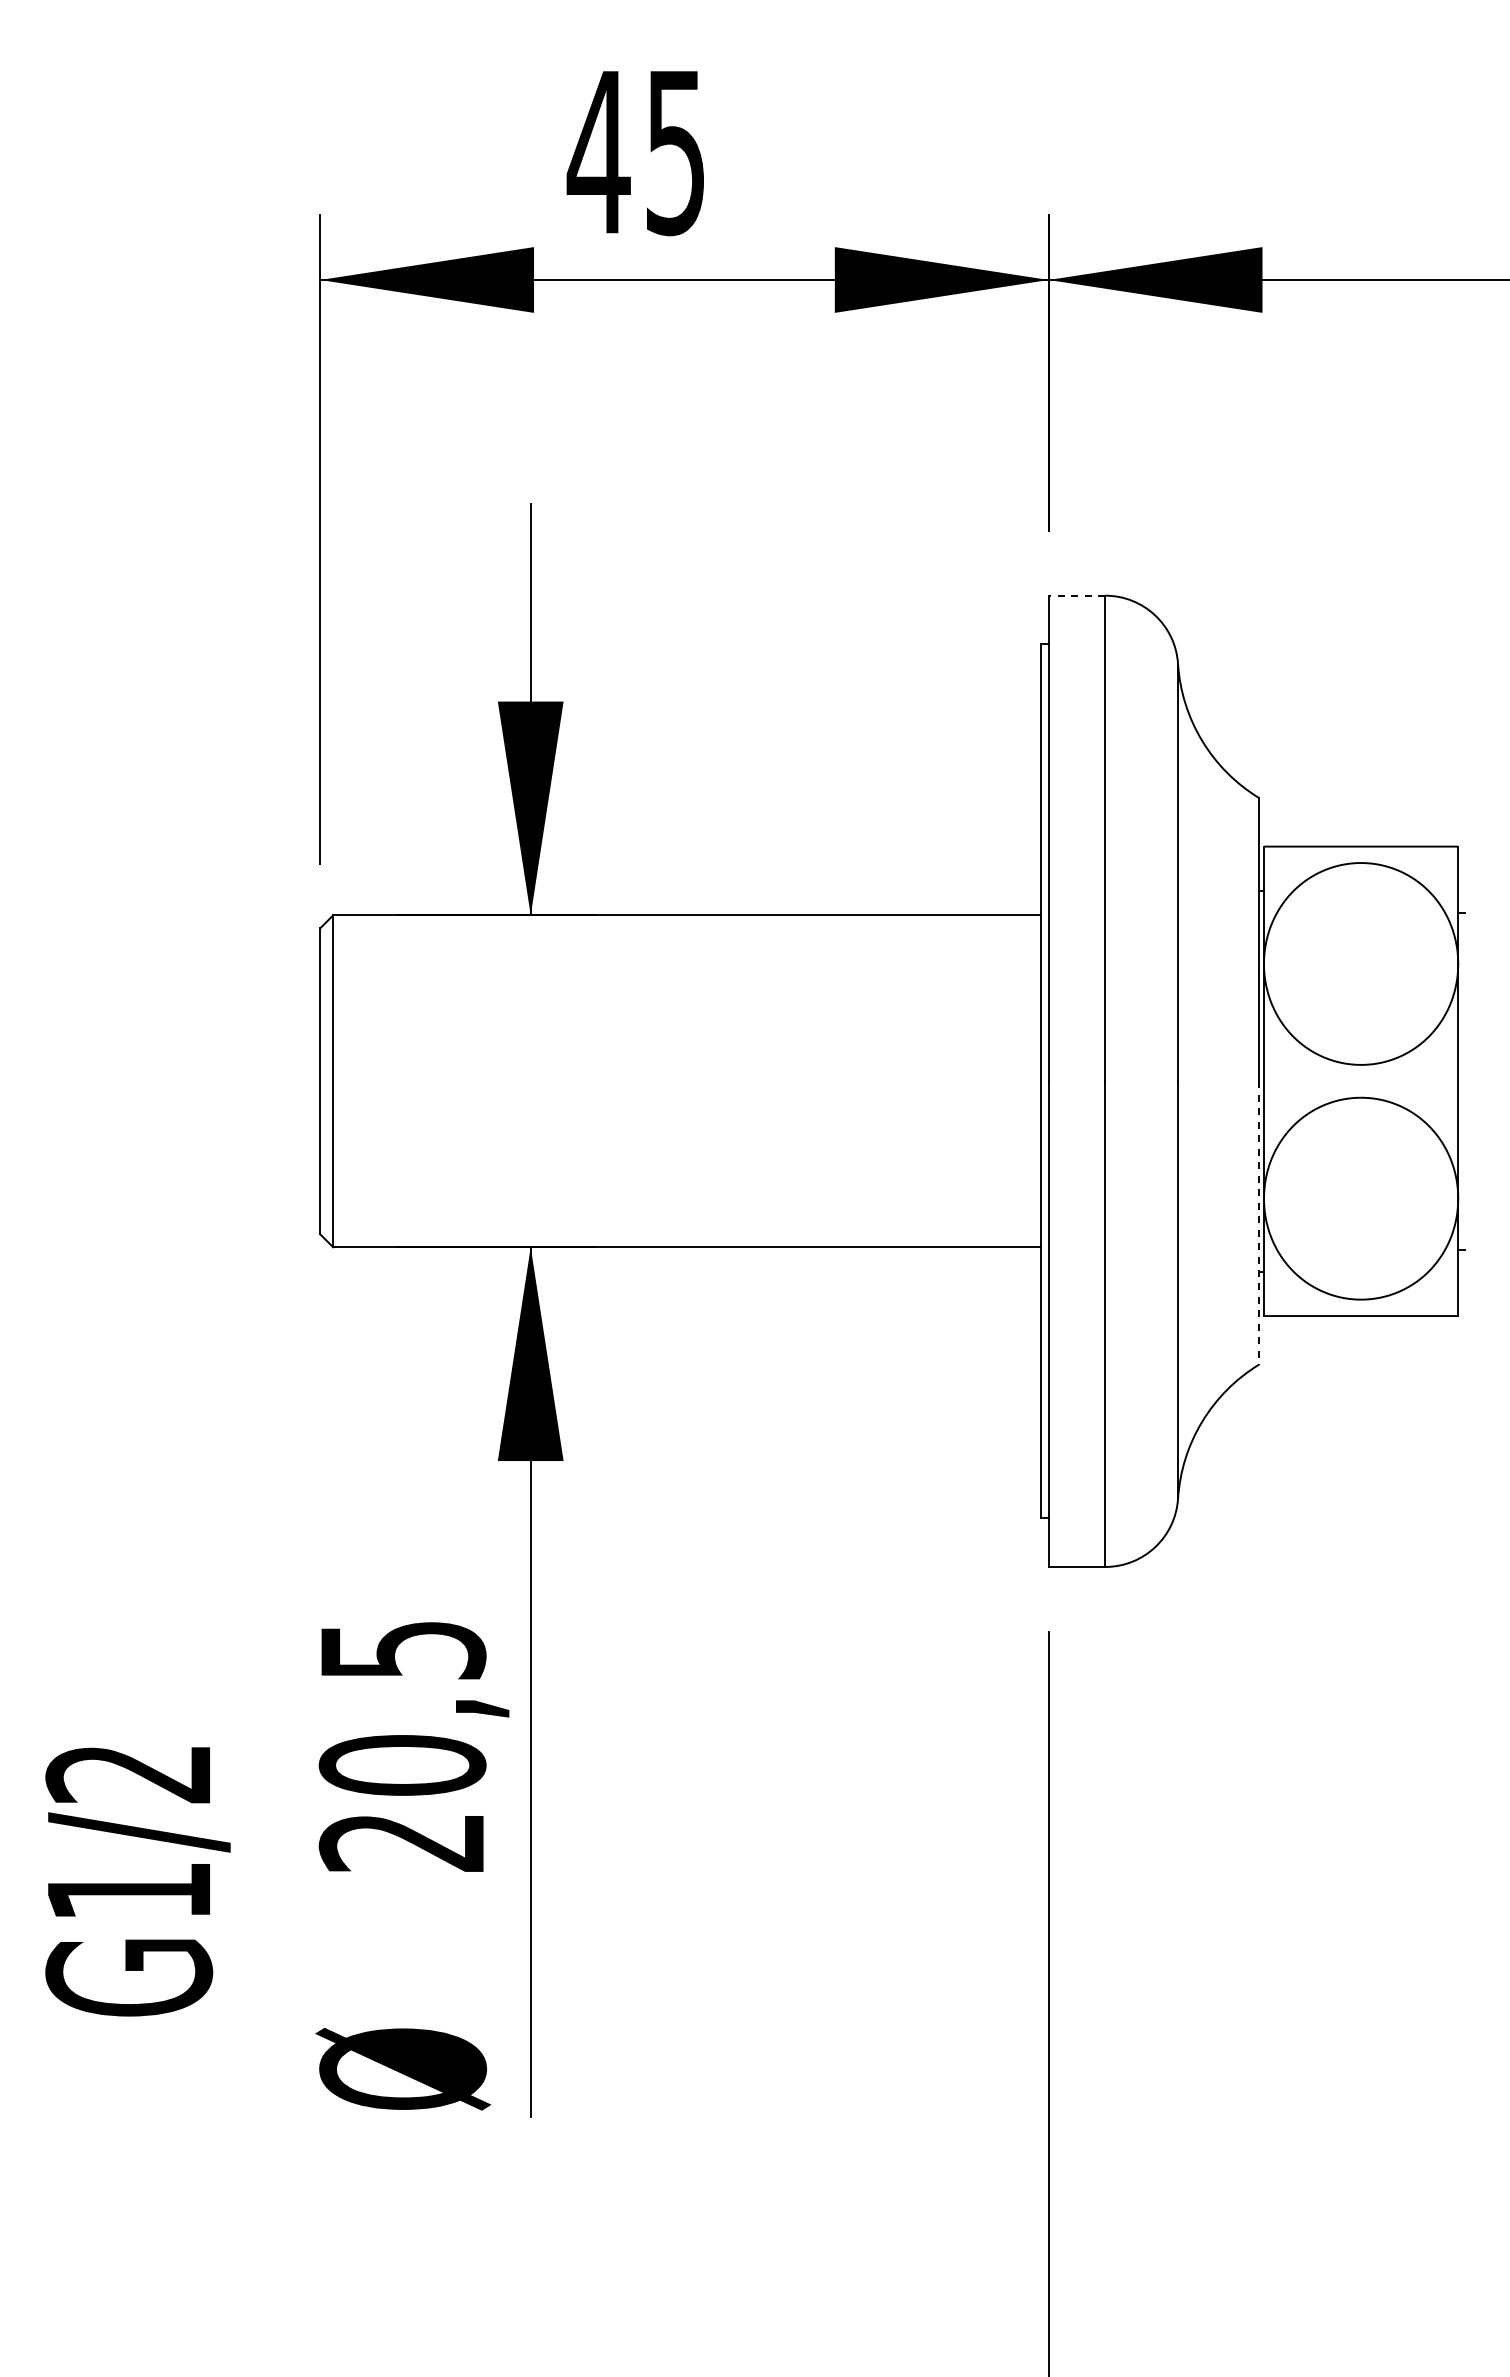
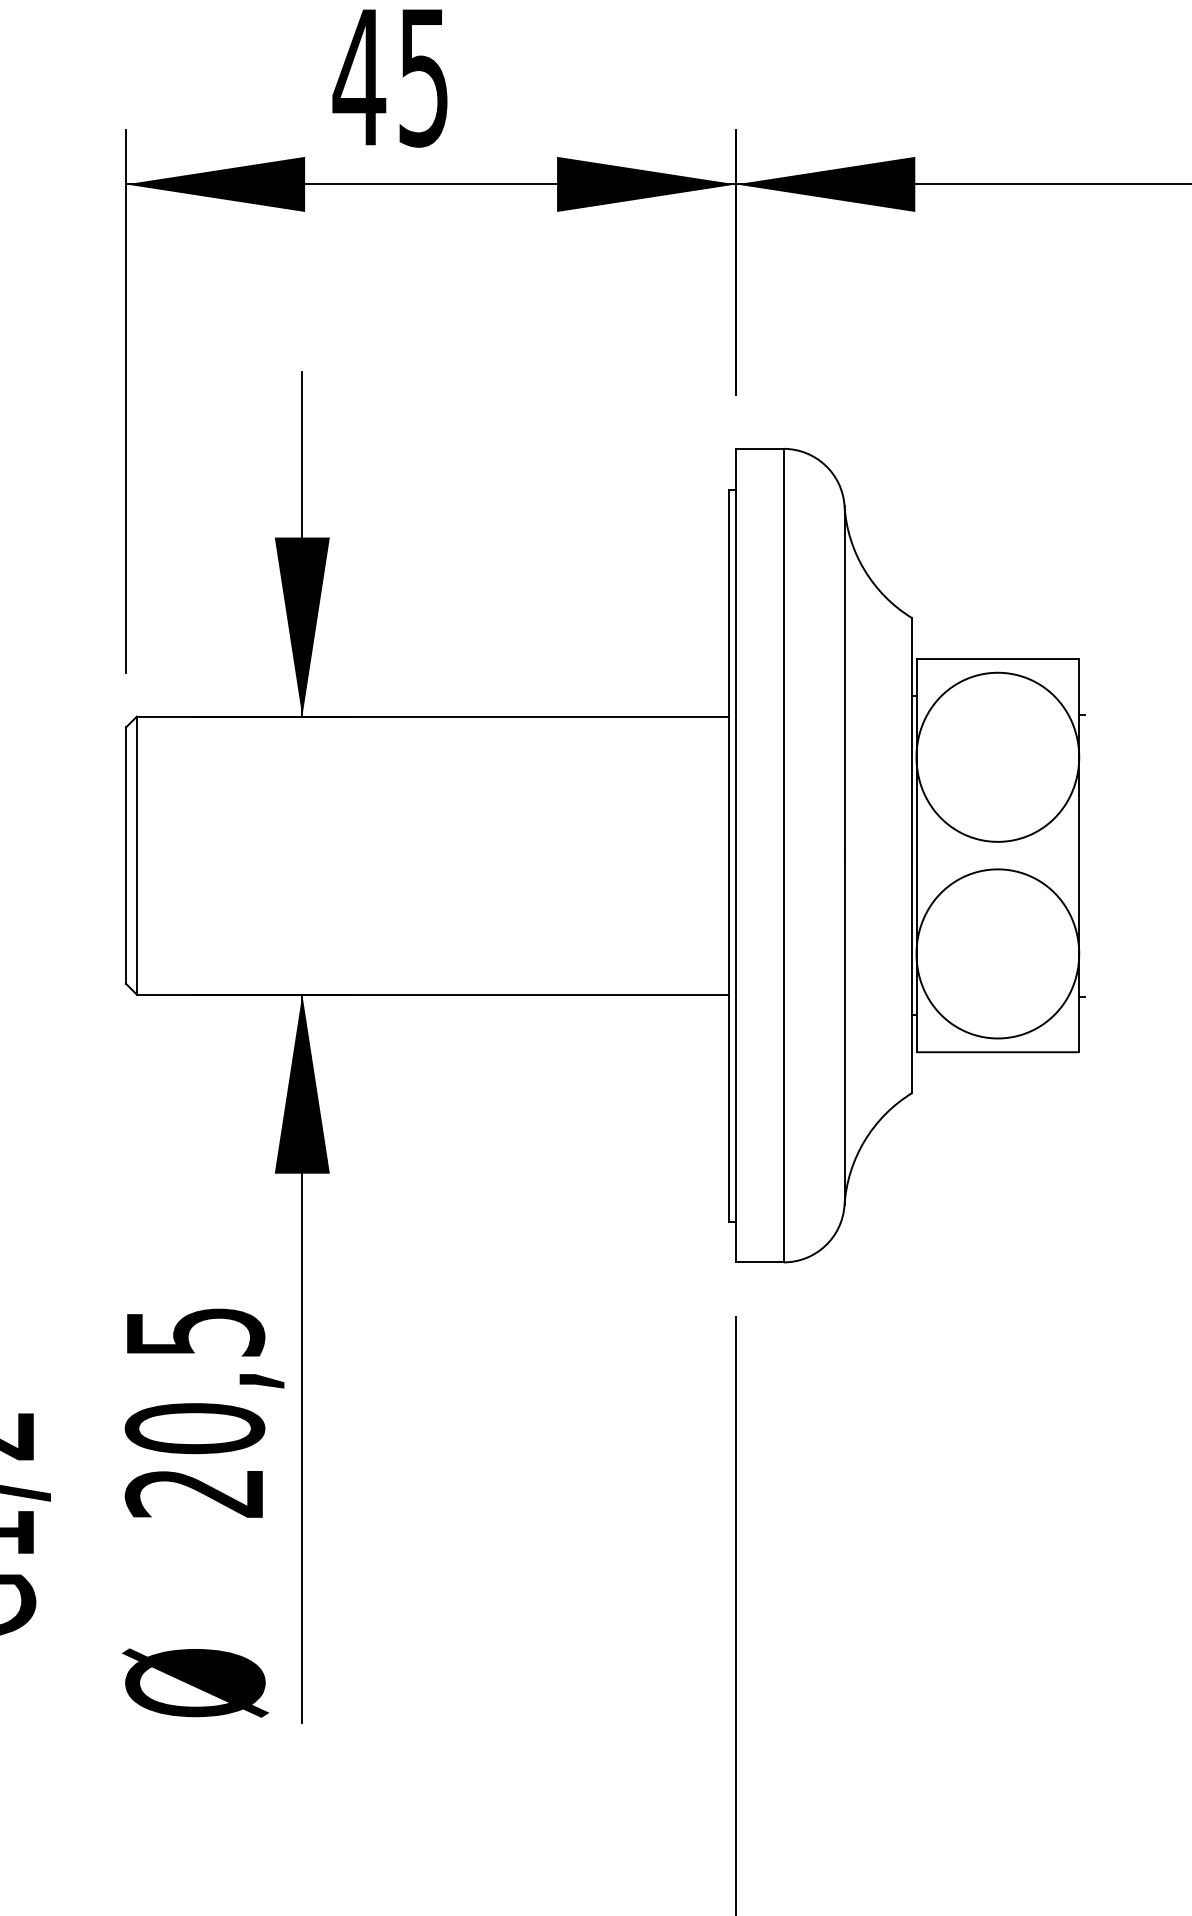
line: (1076, 595) -> (759, 448), dashed -> solid
line: (1259, 1222) -> (912, 973), dashed -> solid

